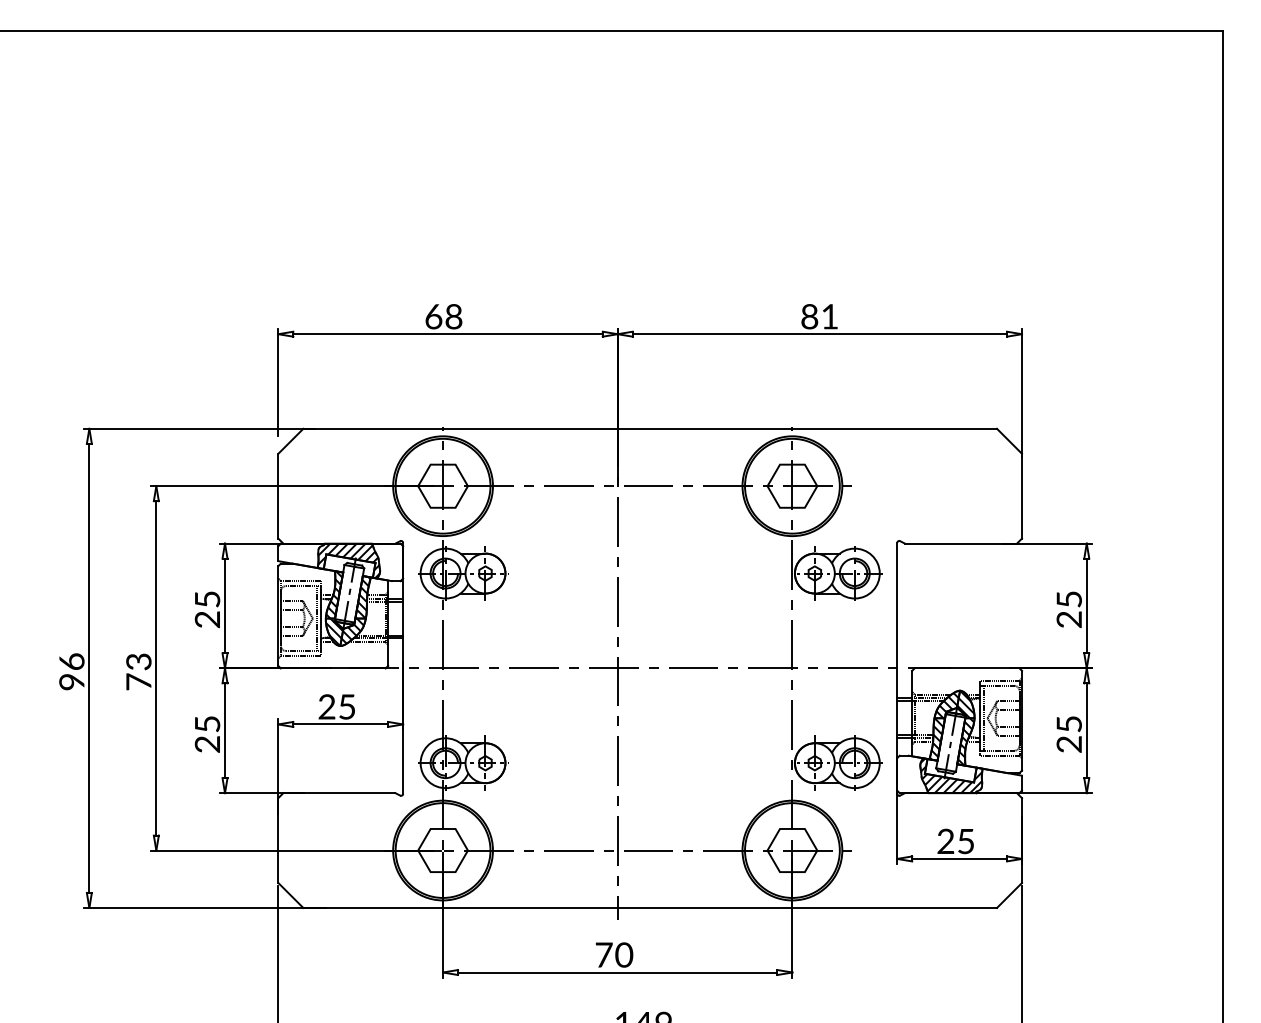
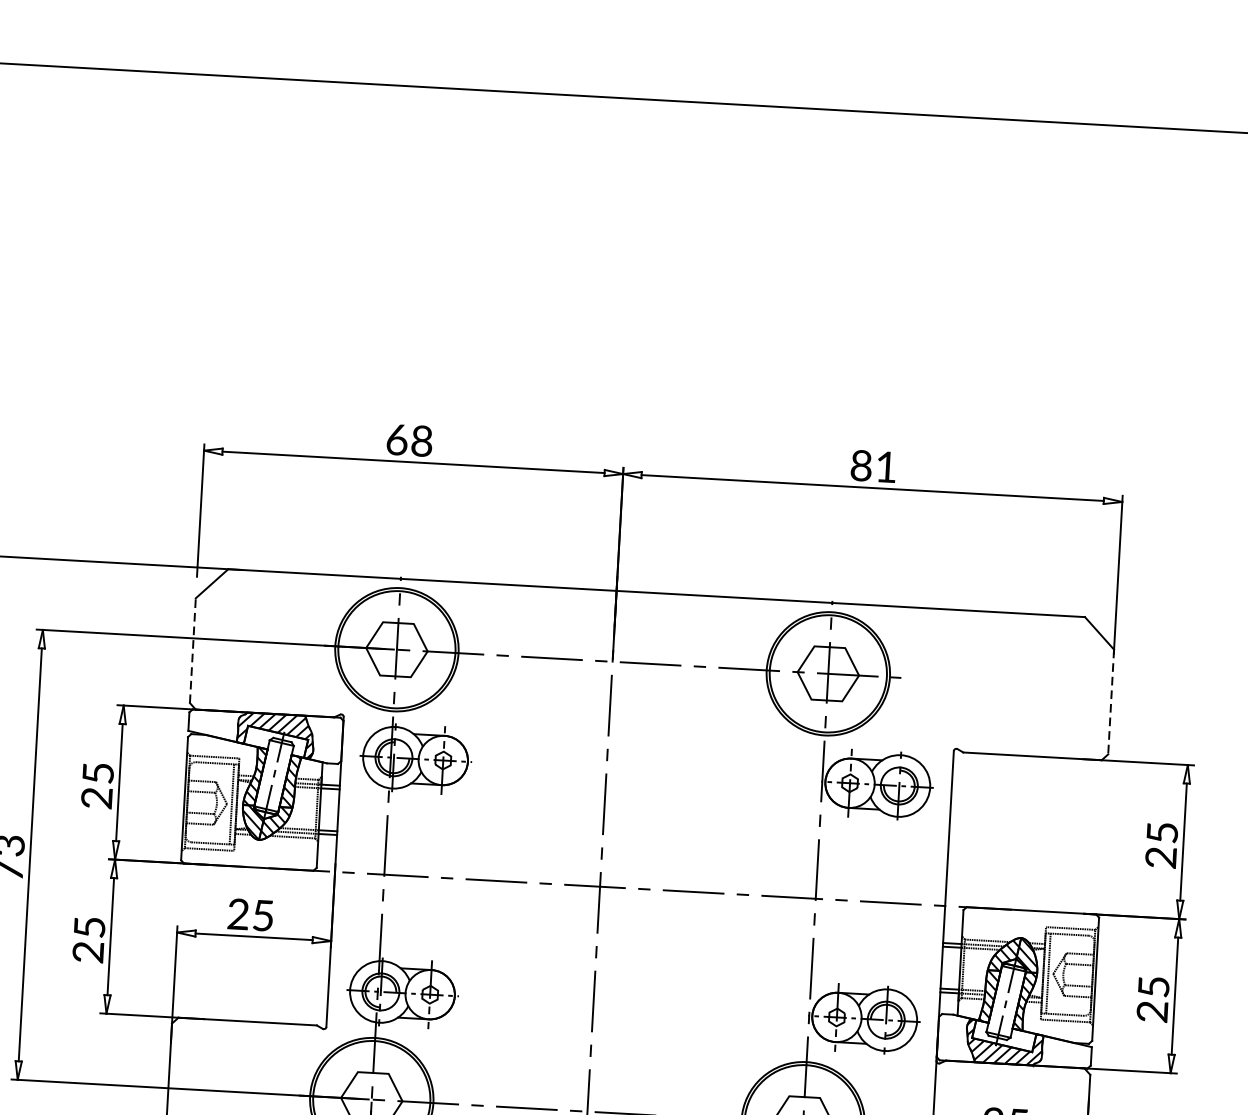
line: (278, 495) -> (193, 649), solid -> dashed
line: (1021, 496) -> (1110, 702), solid -> dashed

